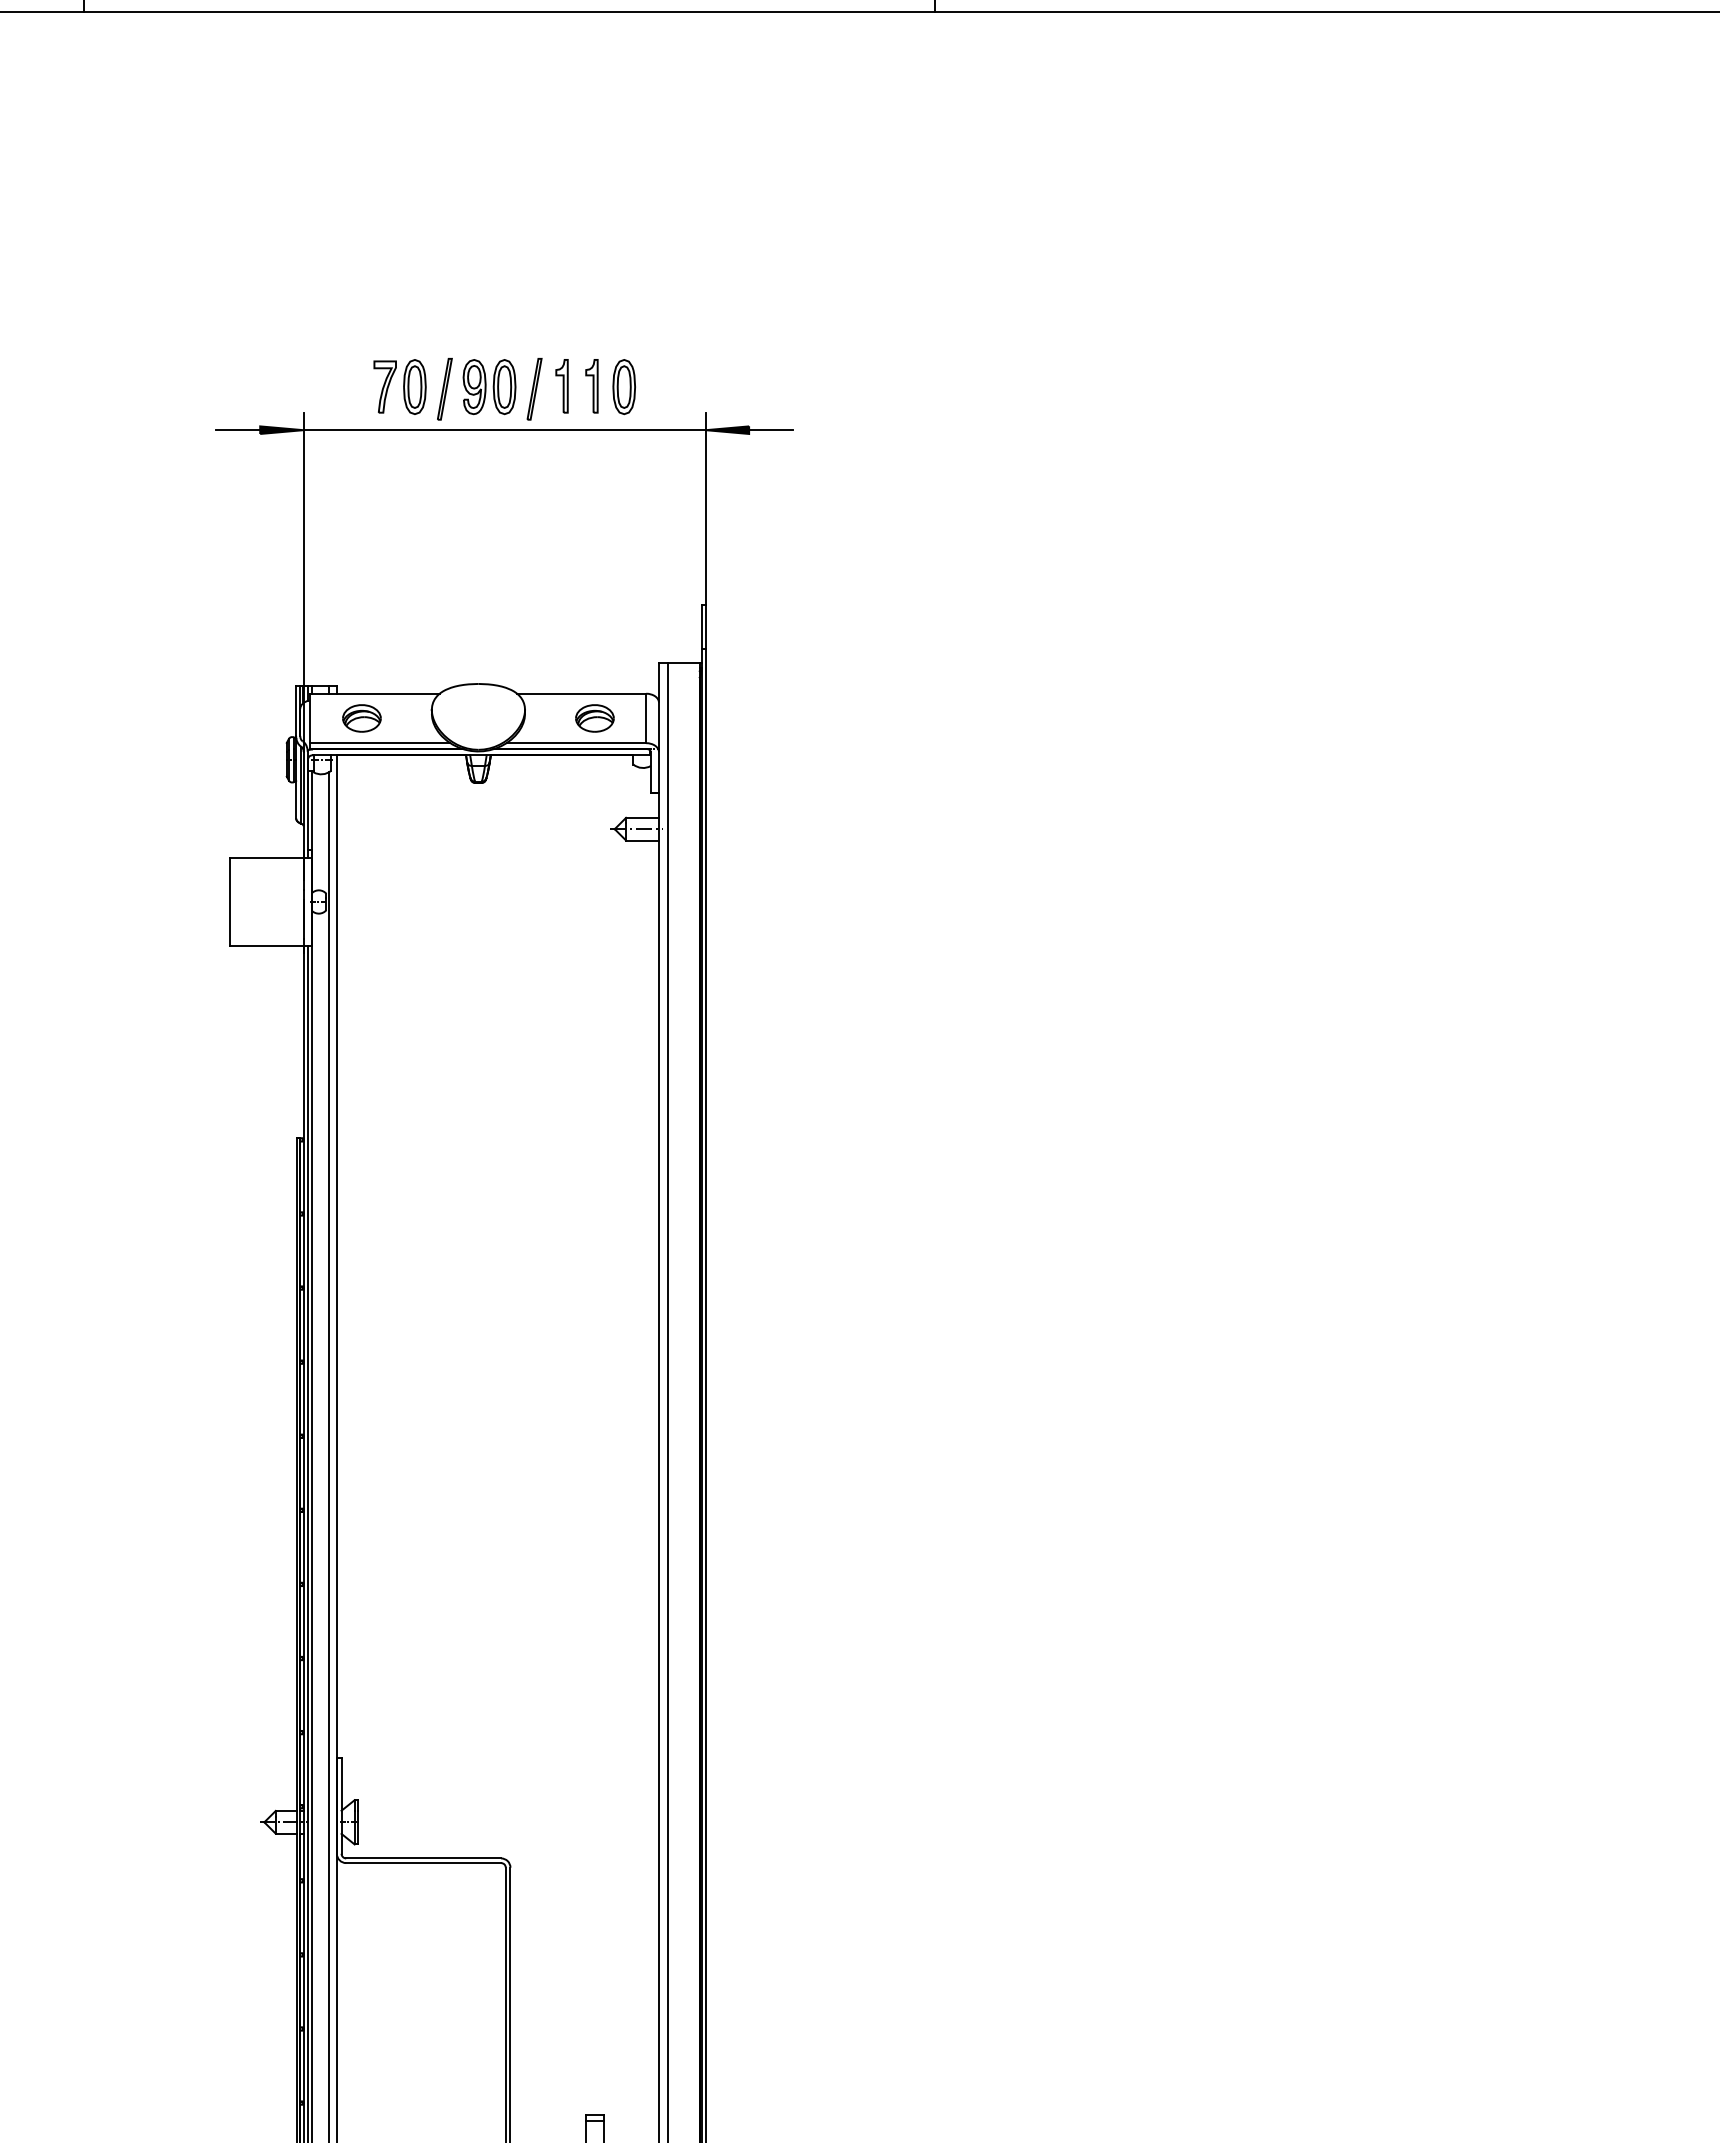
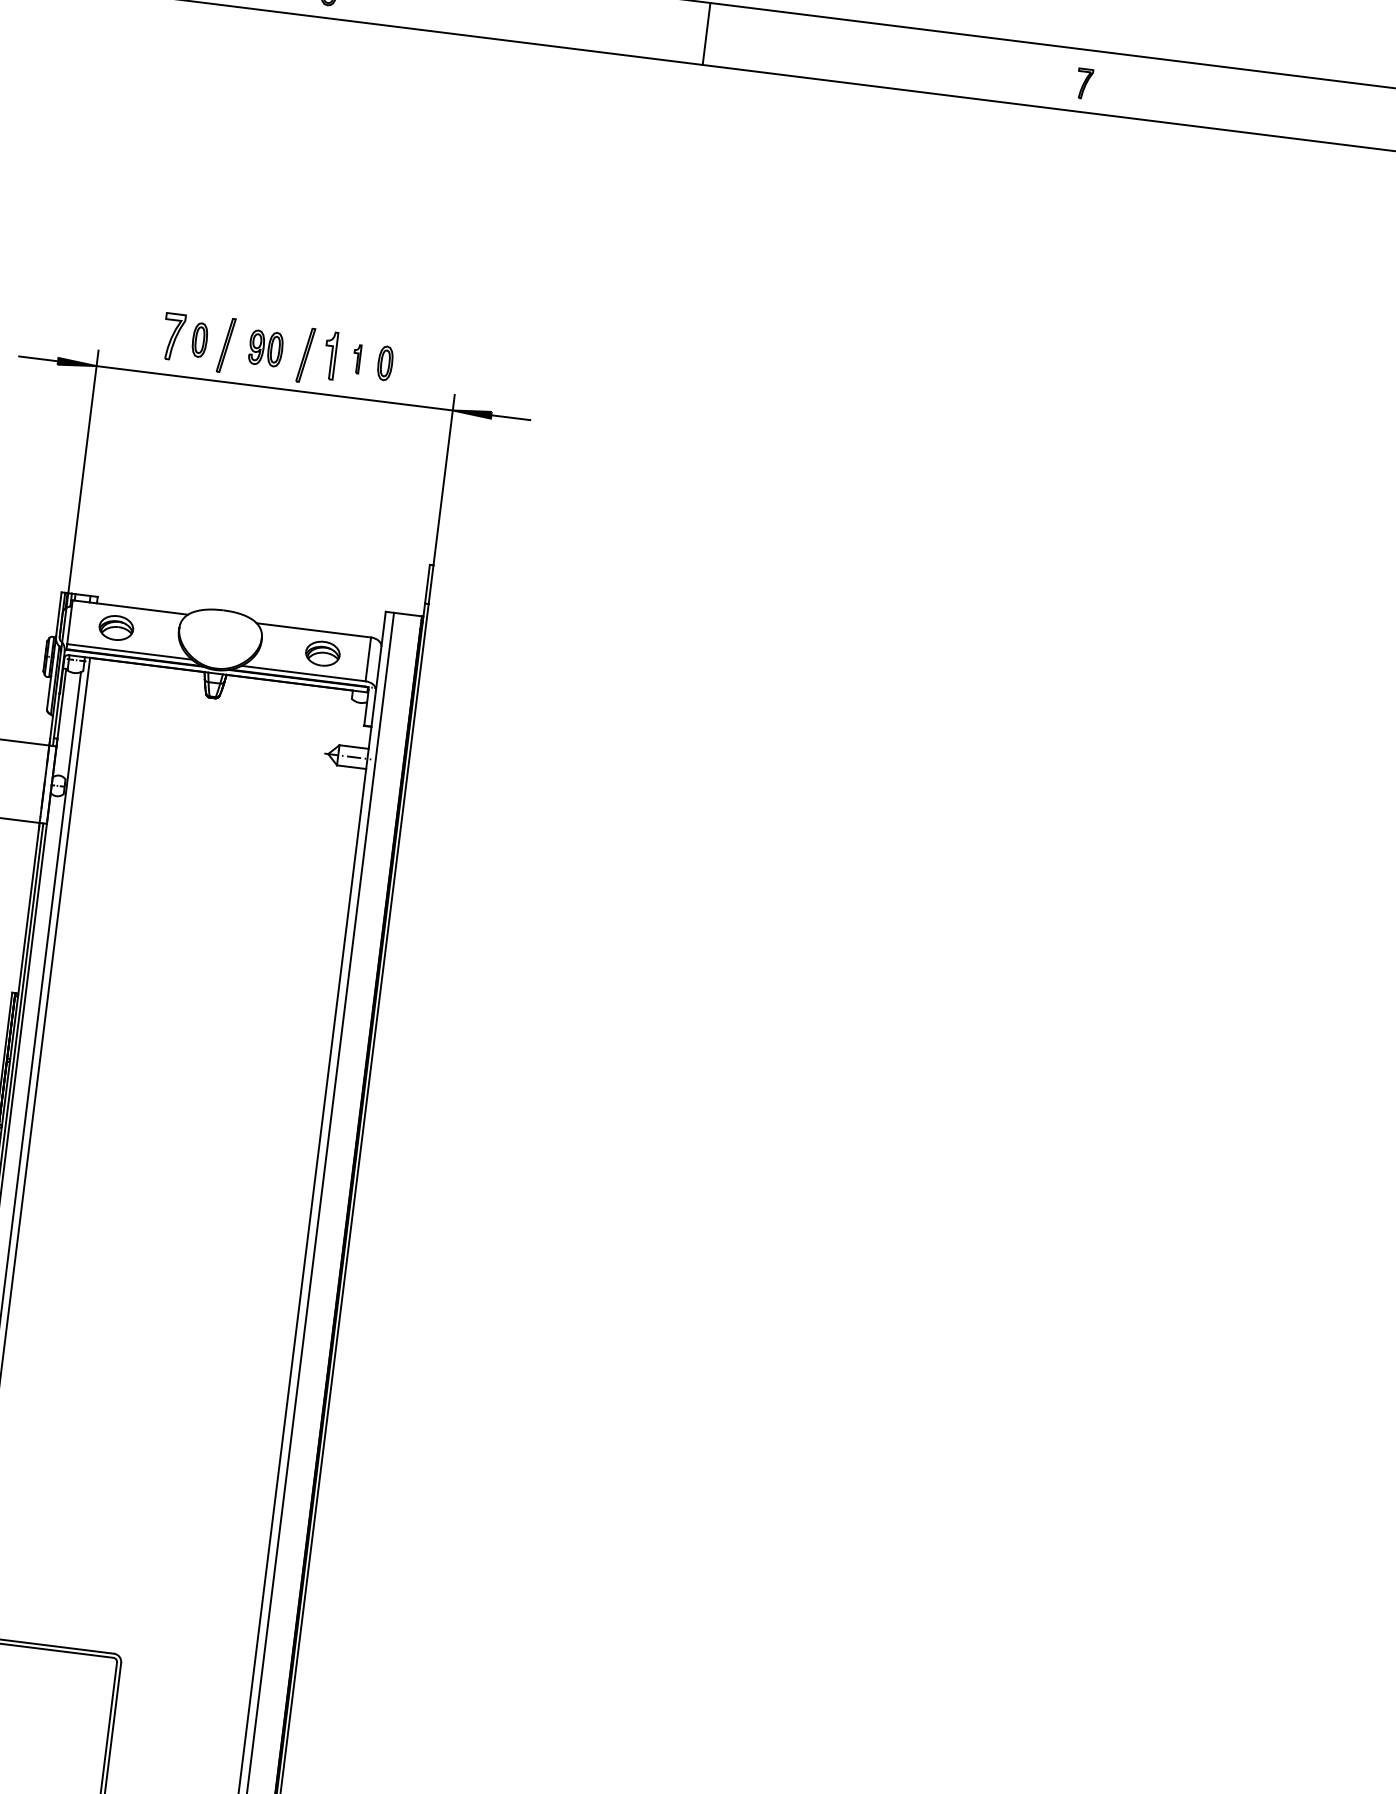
part: (414, 386) -> (199, 339), size x0.7
part: (591, 386) -> (356, 359), size x0.6
part: (489, 387) -> (265, 348), size x0.7
part: (623, 387) -> (384, 363), size x0.7

